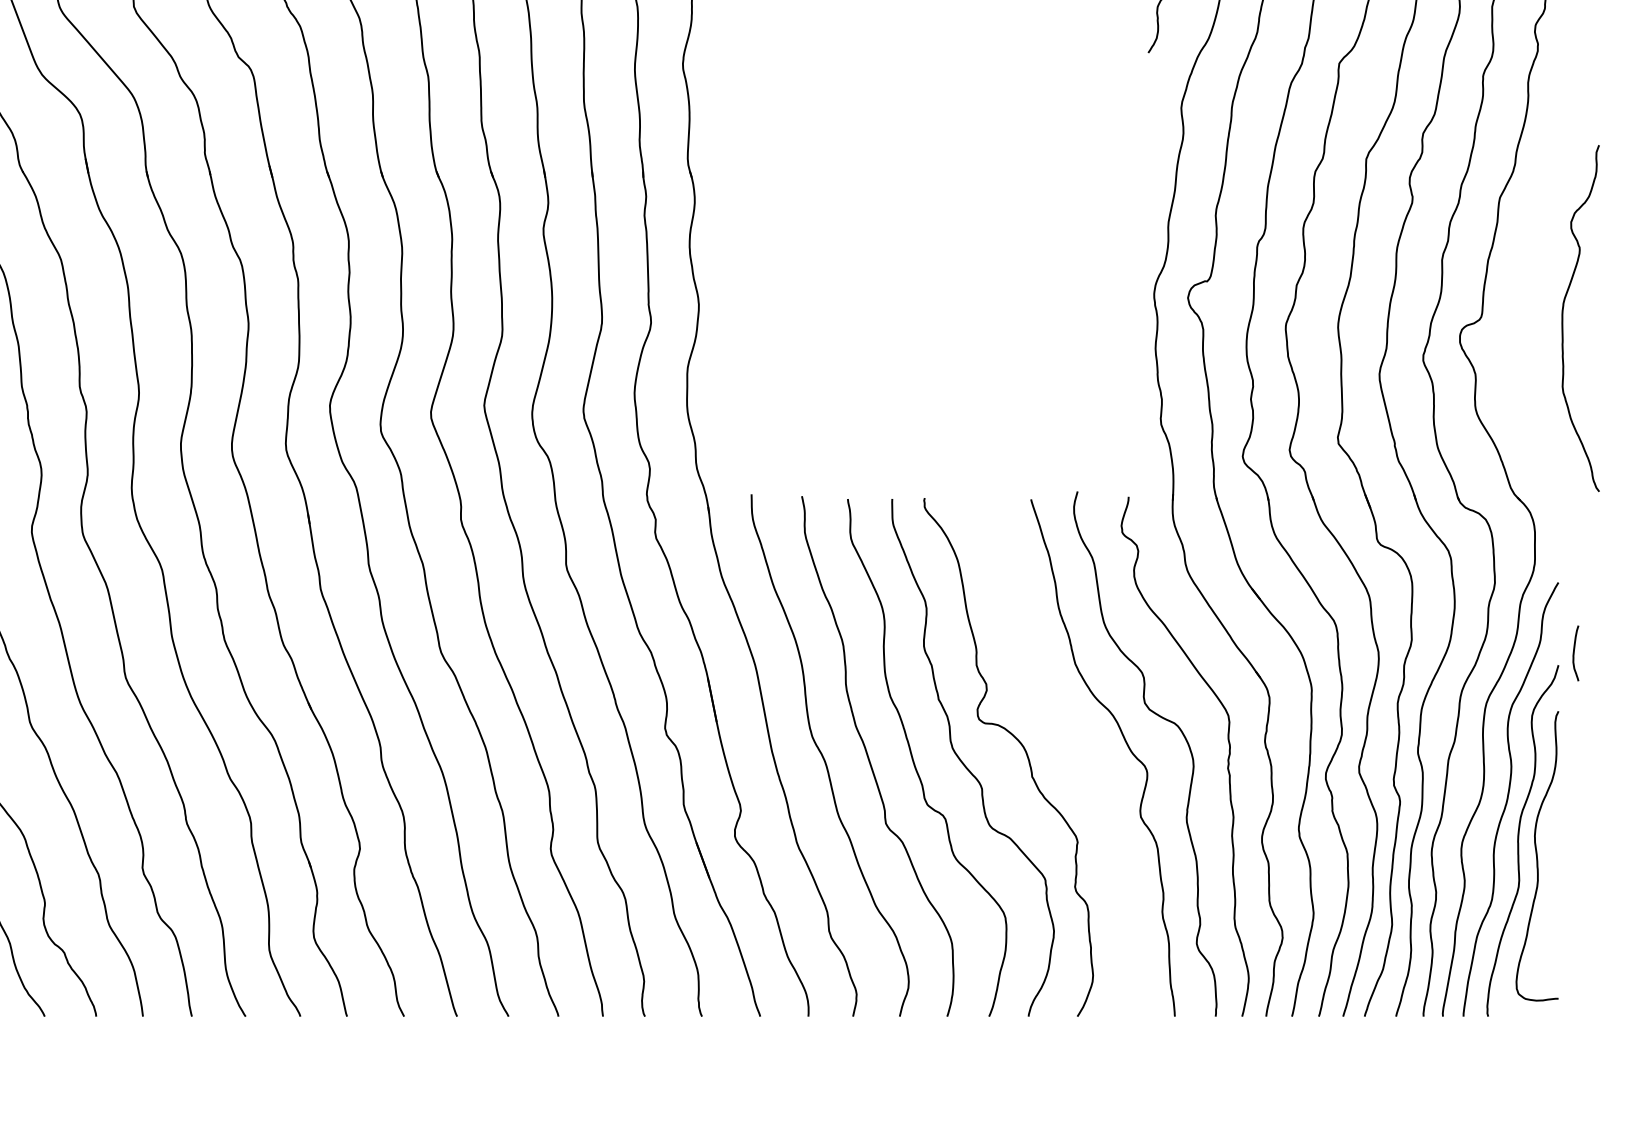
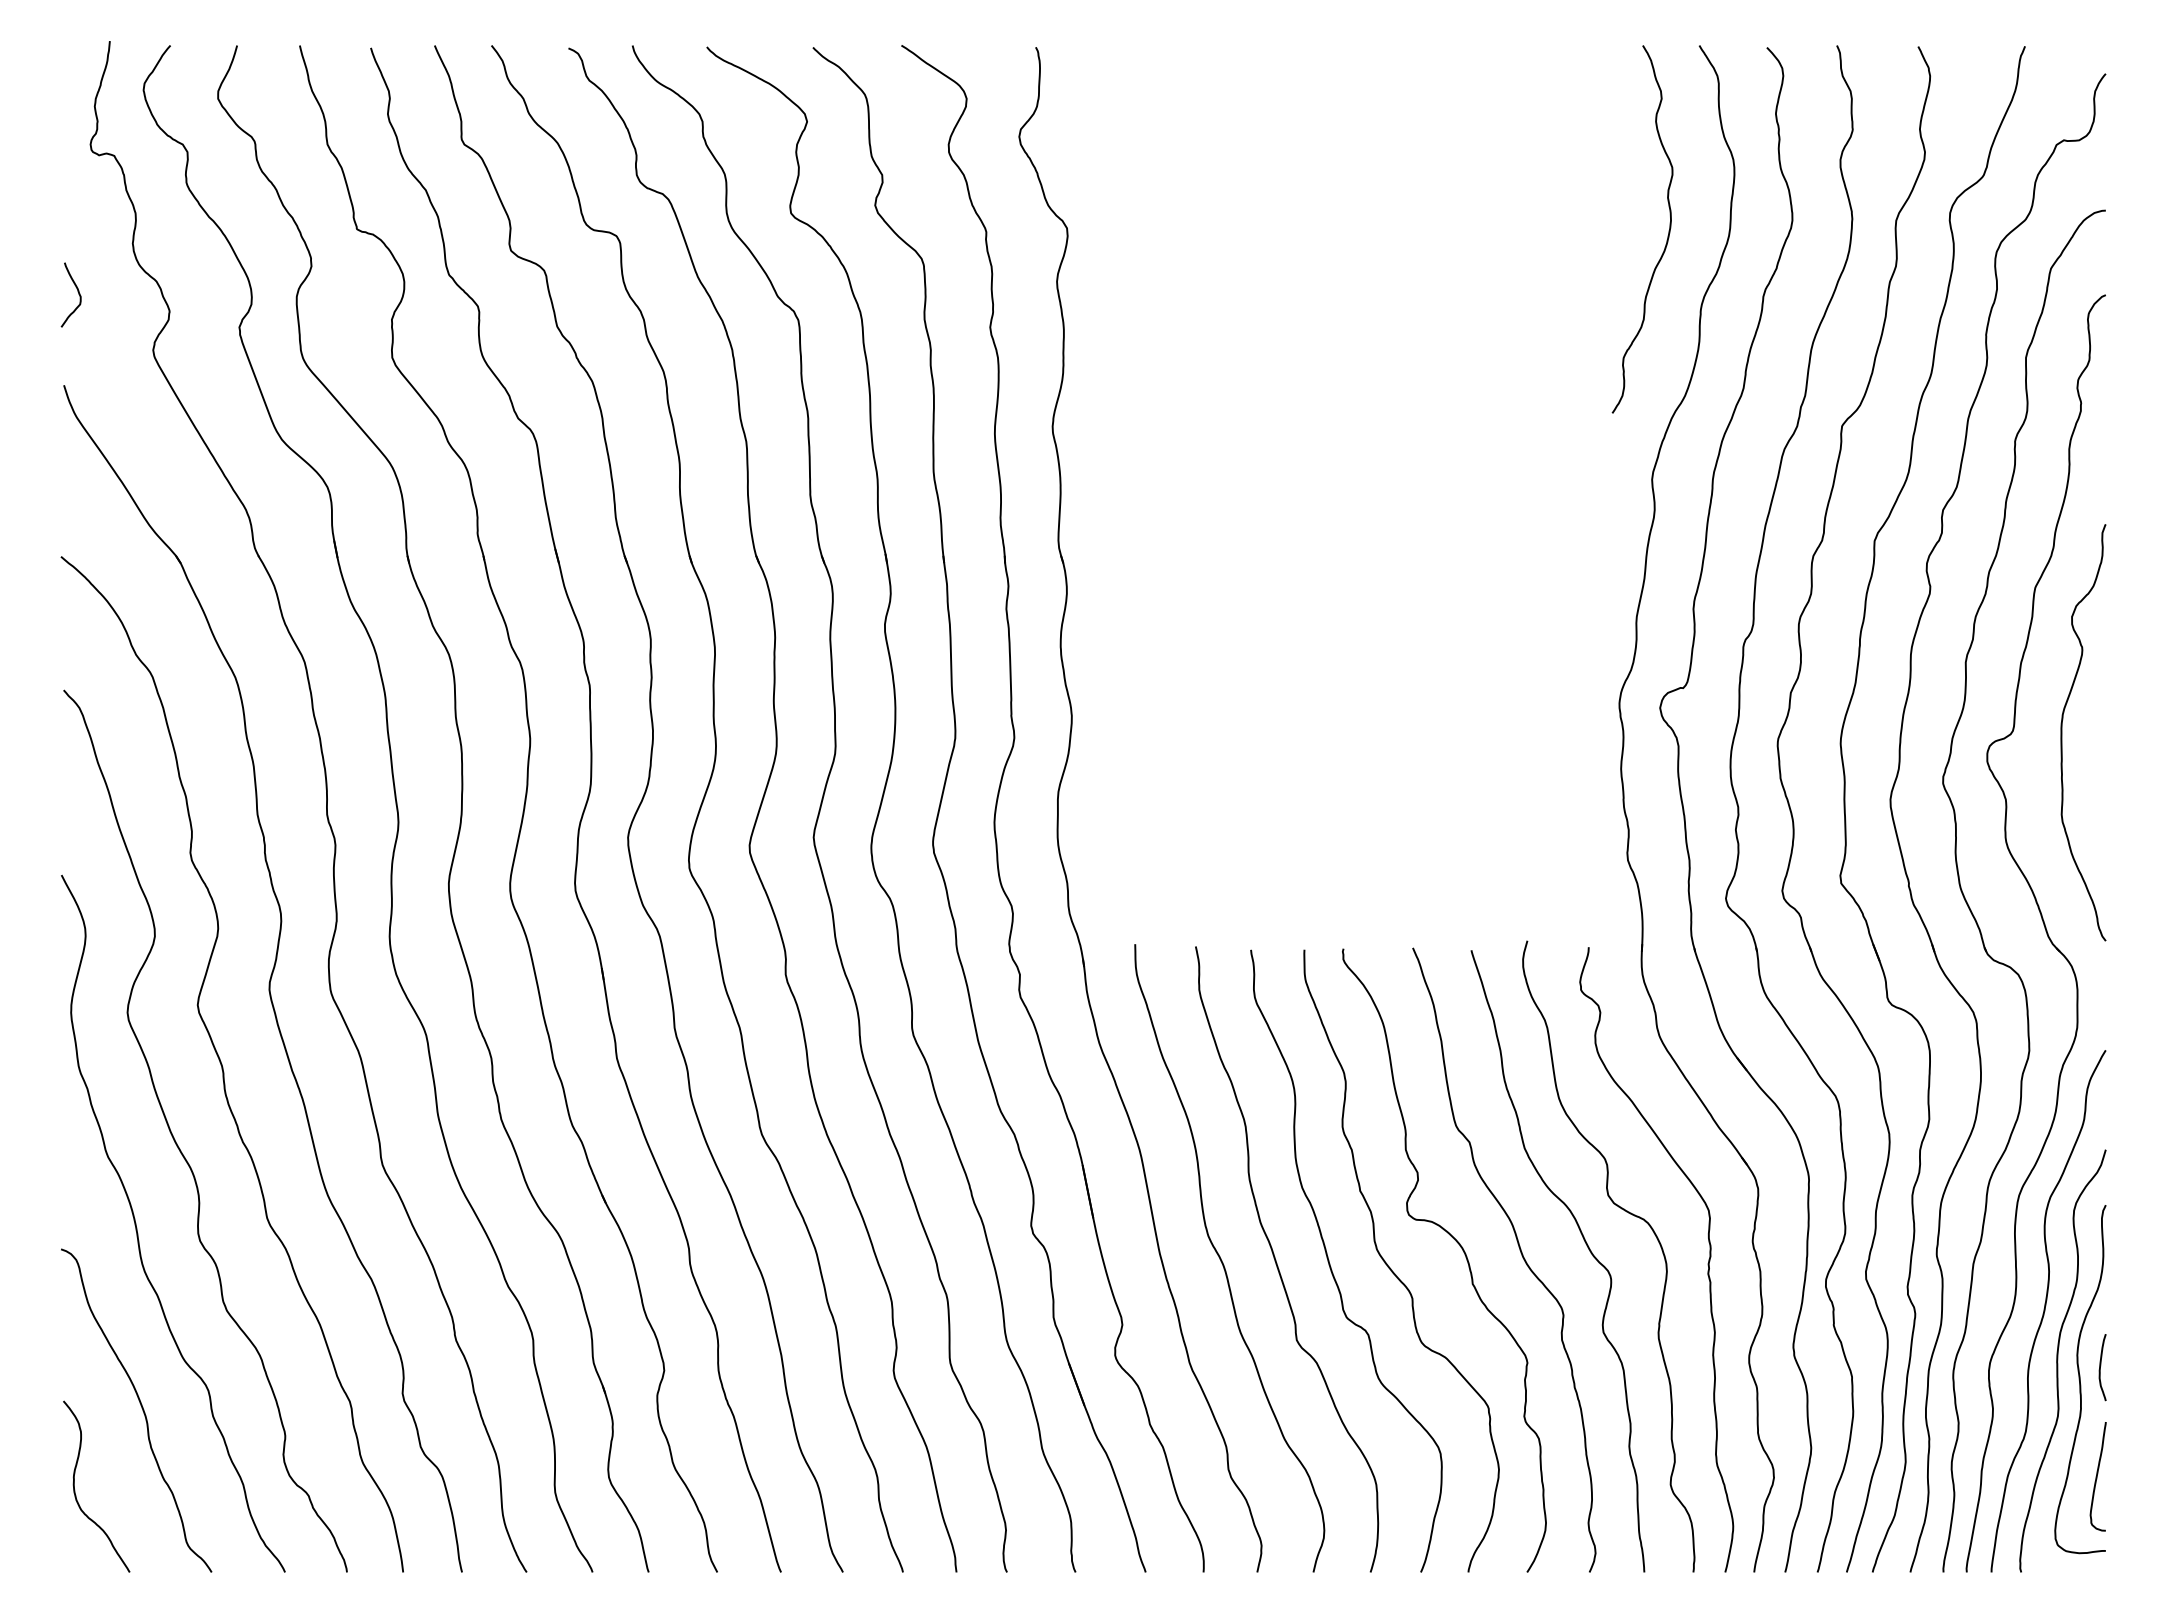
curve: (1563, 318) -> (2062, 732), moved
curve: (1574, 653) -> (2100, 1367), moved
curve: (1071, 751) -> (1520, 1253), added
curve: (1551, 936) -> (2097, 1476), added

